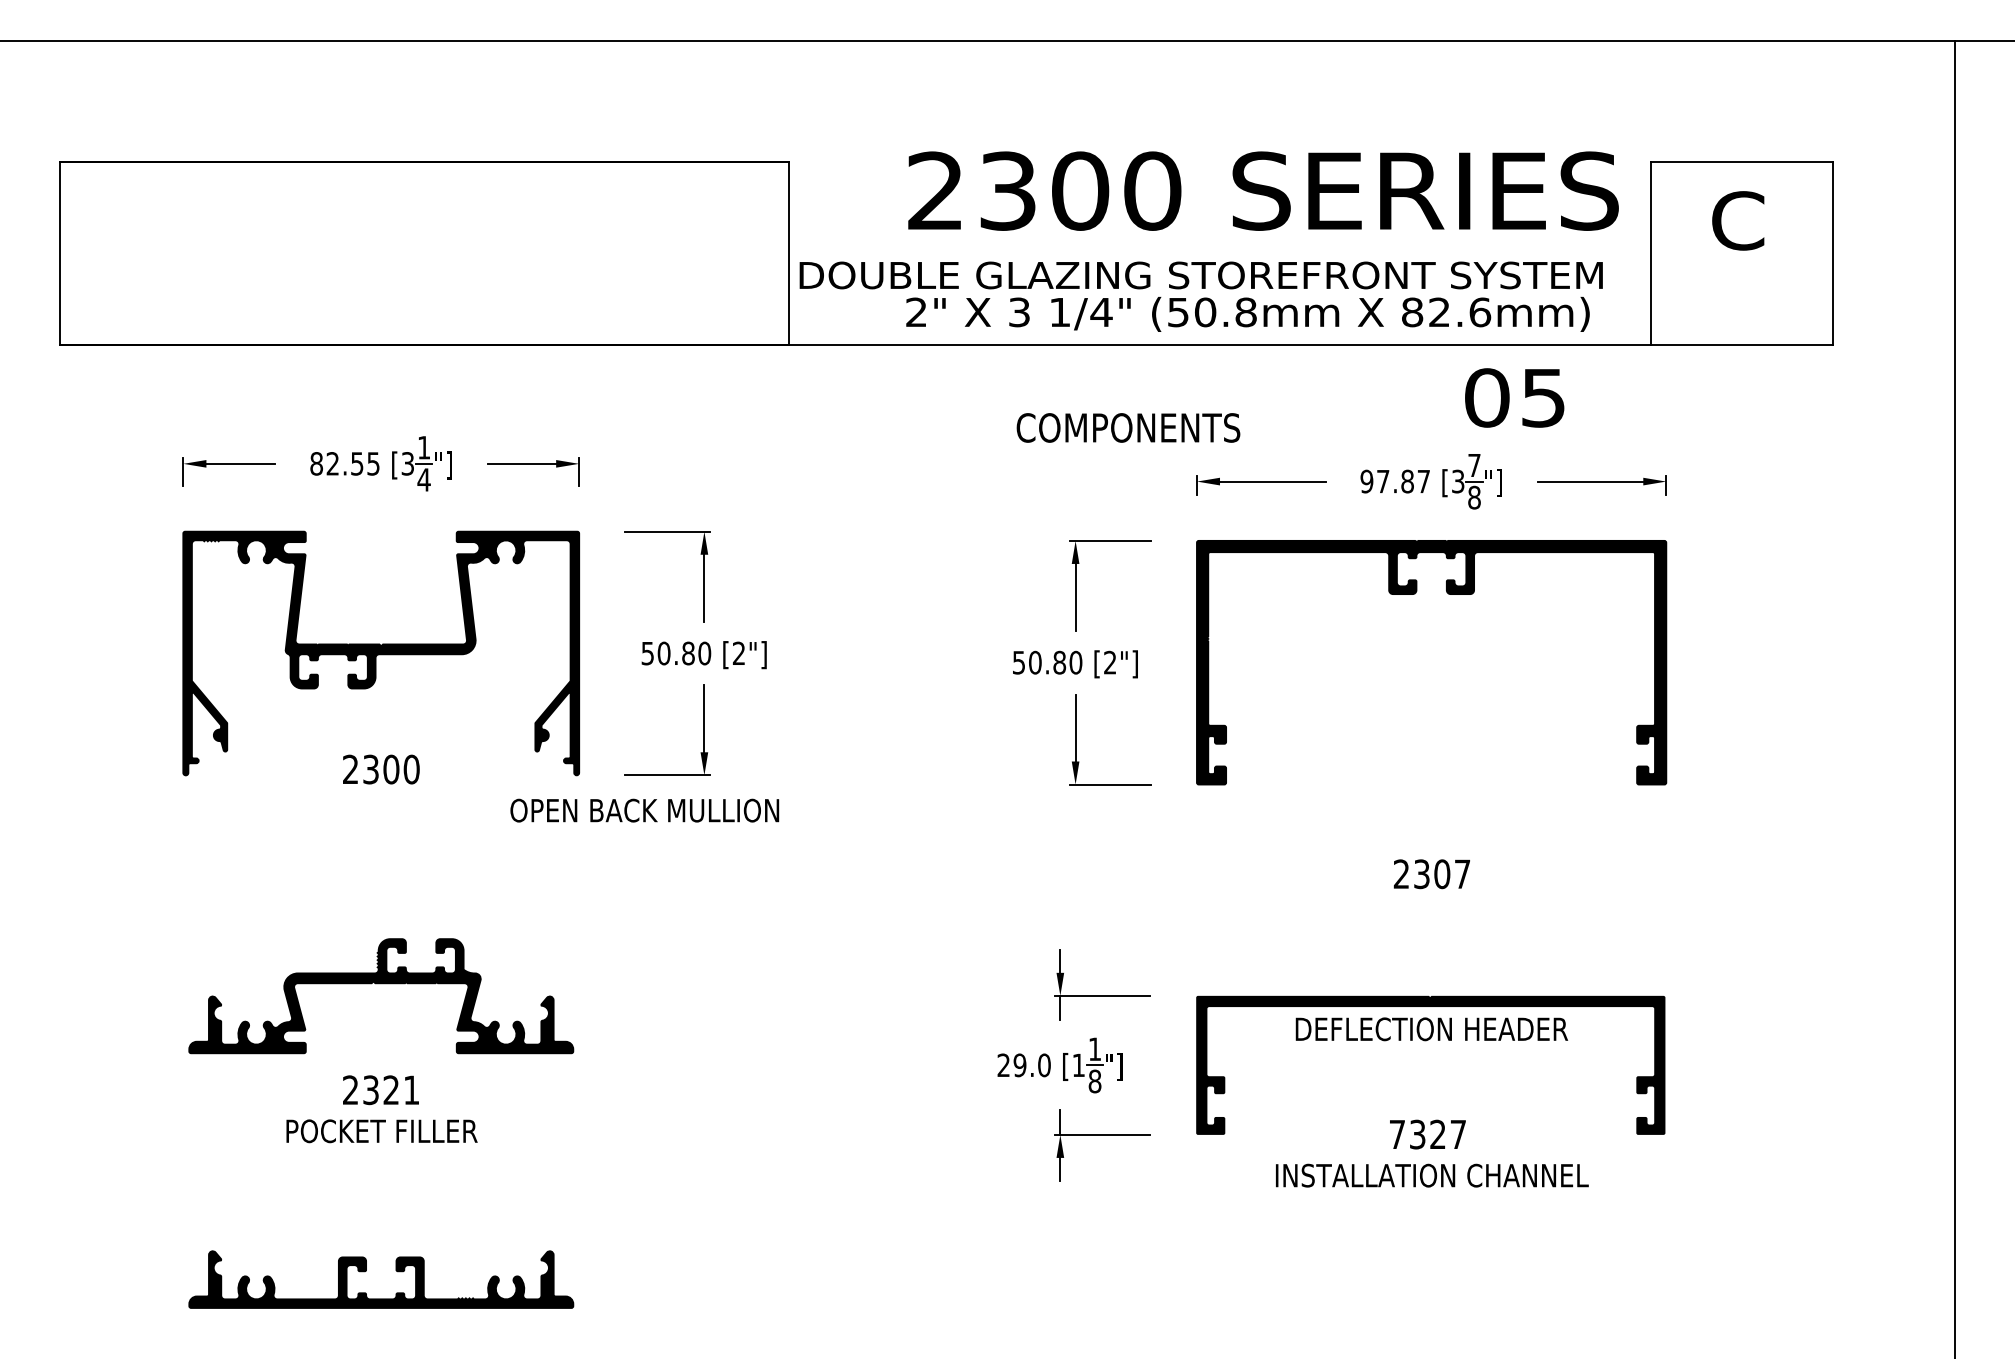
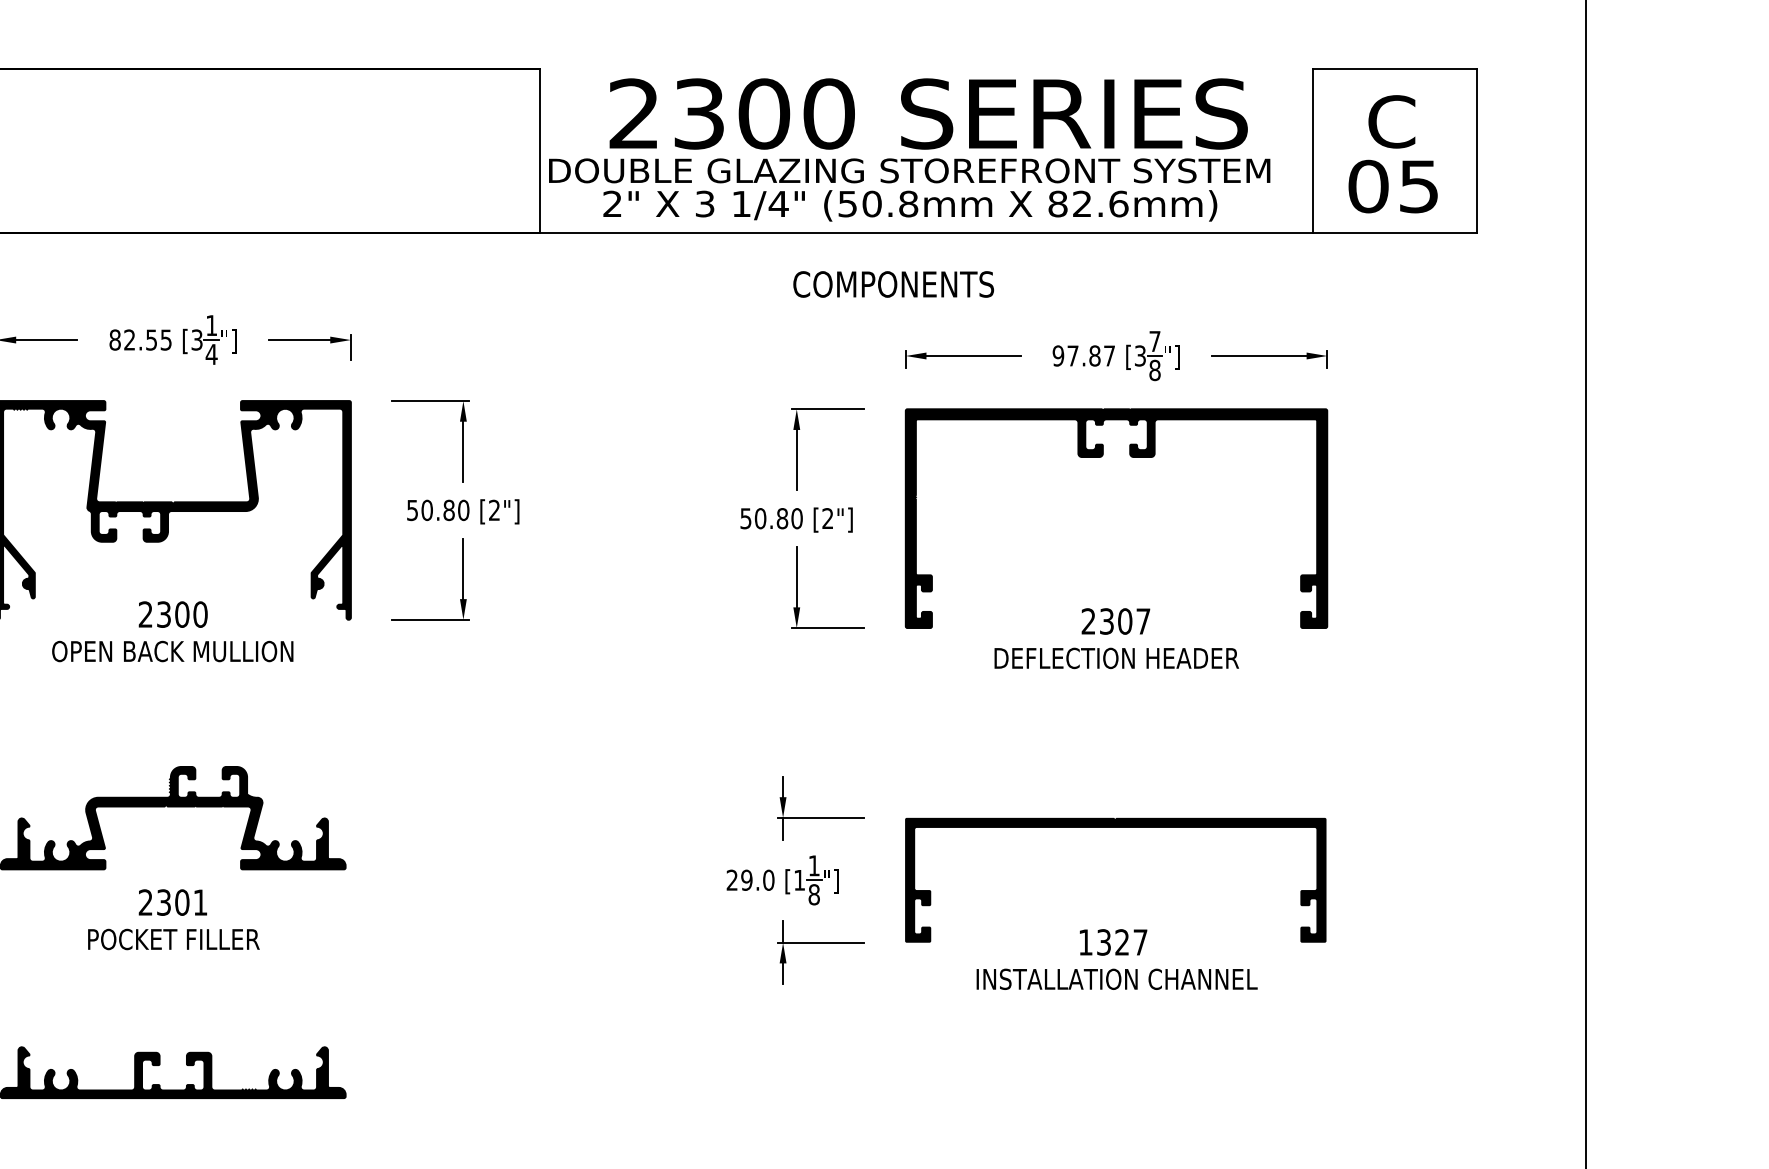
text: (1263, 190) -> (928, 113), moved
text: (1247, 313) -> (909, 205), moved
text: (1514, 397) -> (1393, 186), moved
text: (1128, 427) -> (893, 284), moved
text: (644, 810) -> (172, 651), moved
text: (1431, 874) -> (1115, 621), moved
text: (1431, 1029) -> (1116, 658), moved
text: (391, 1090) -> (182, 902), 2321 -> 2301
text: (1397, 1134) -> (1085, 942), 7327 -> 1327

